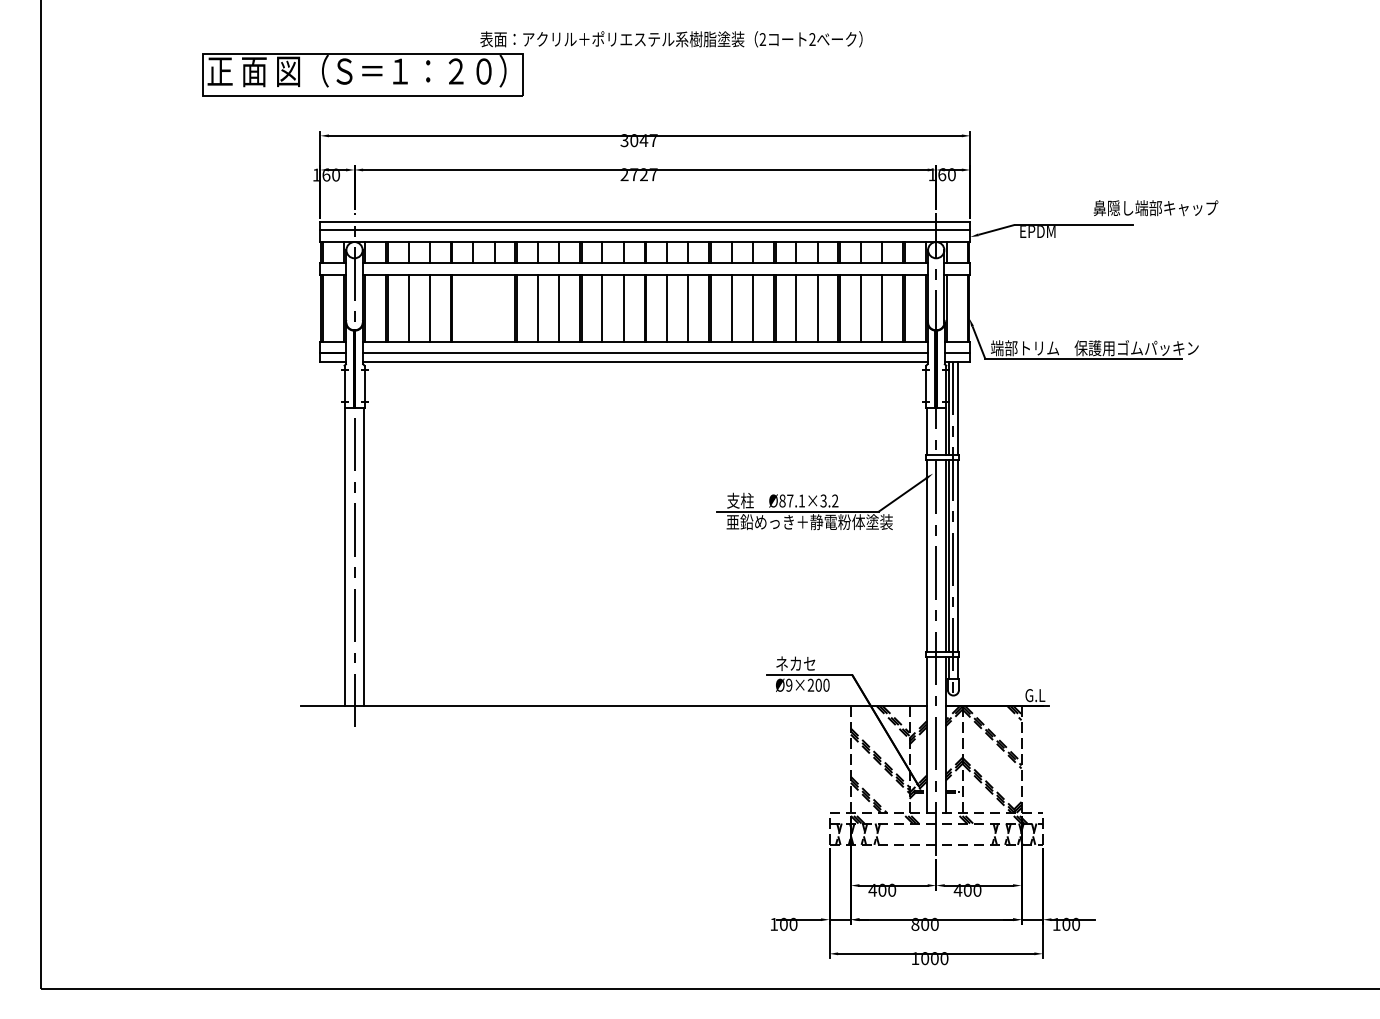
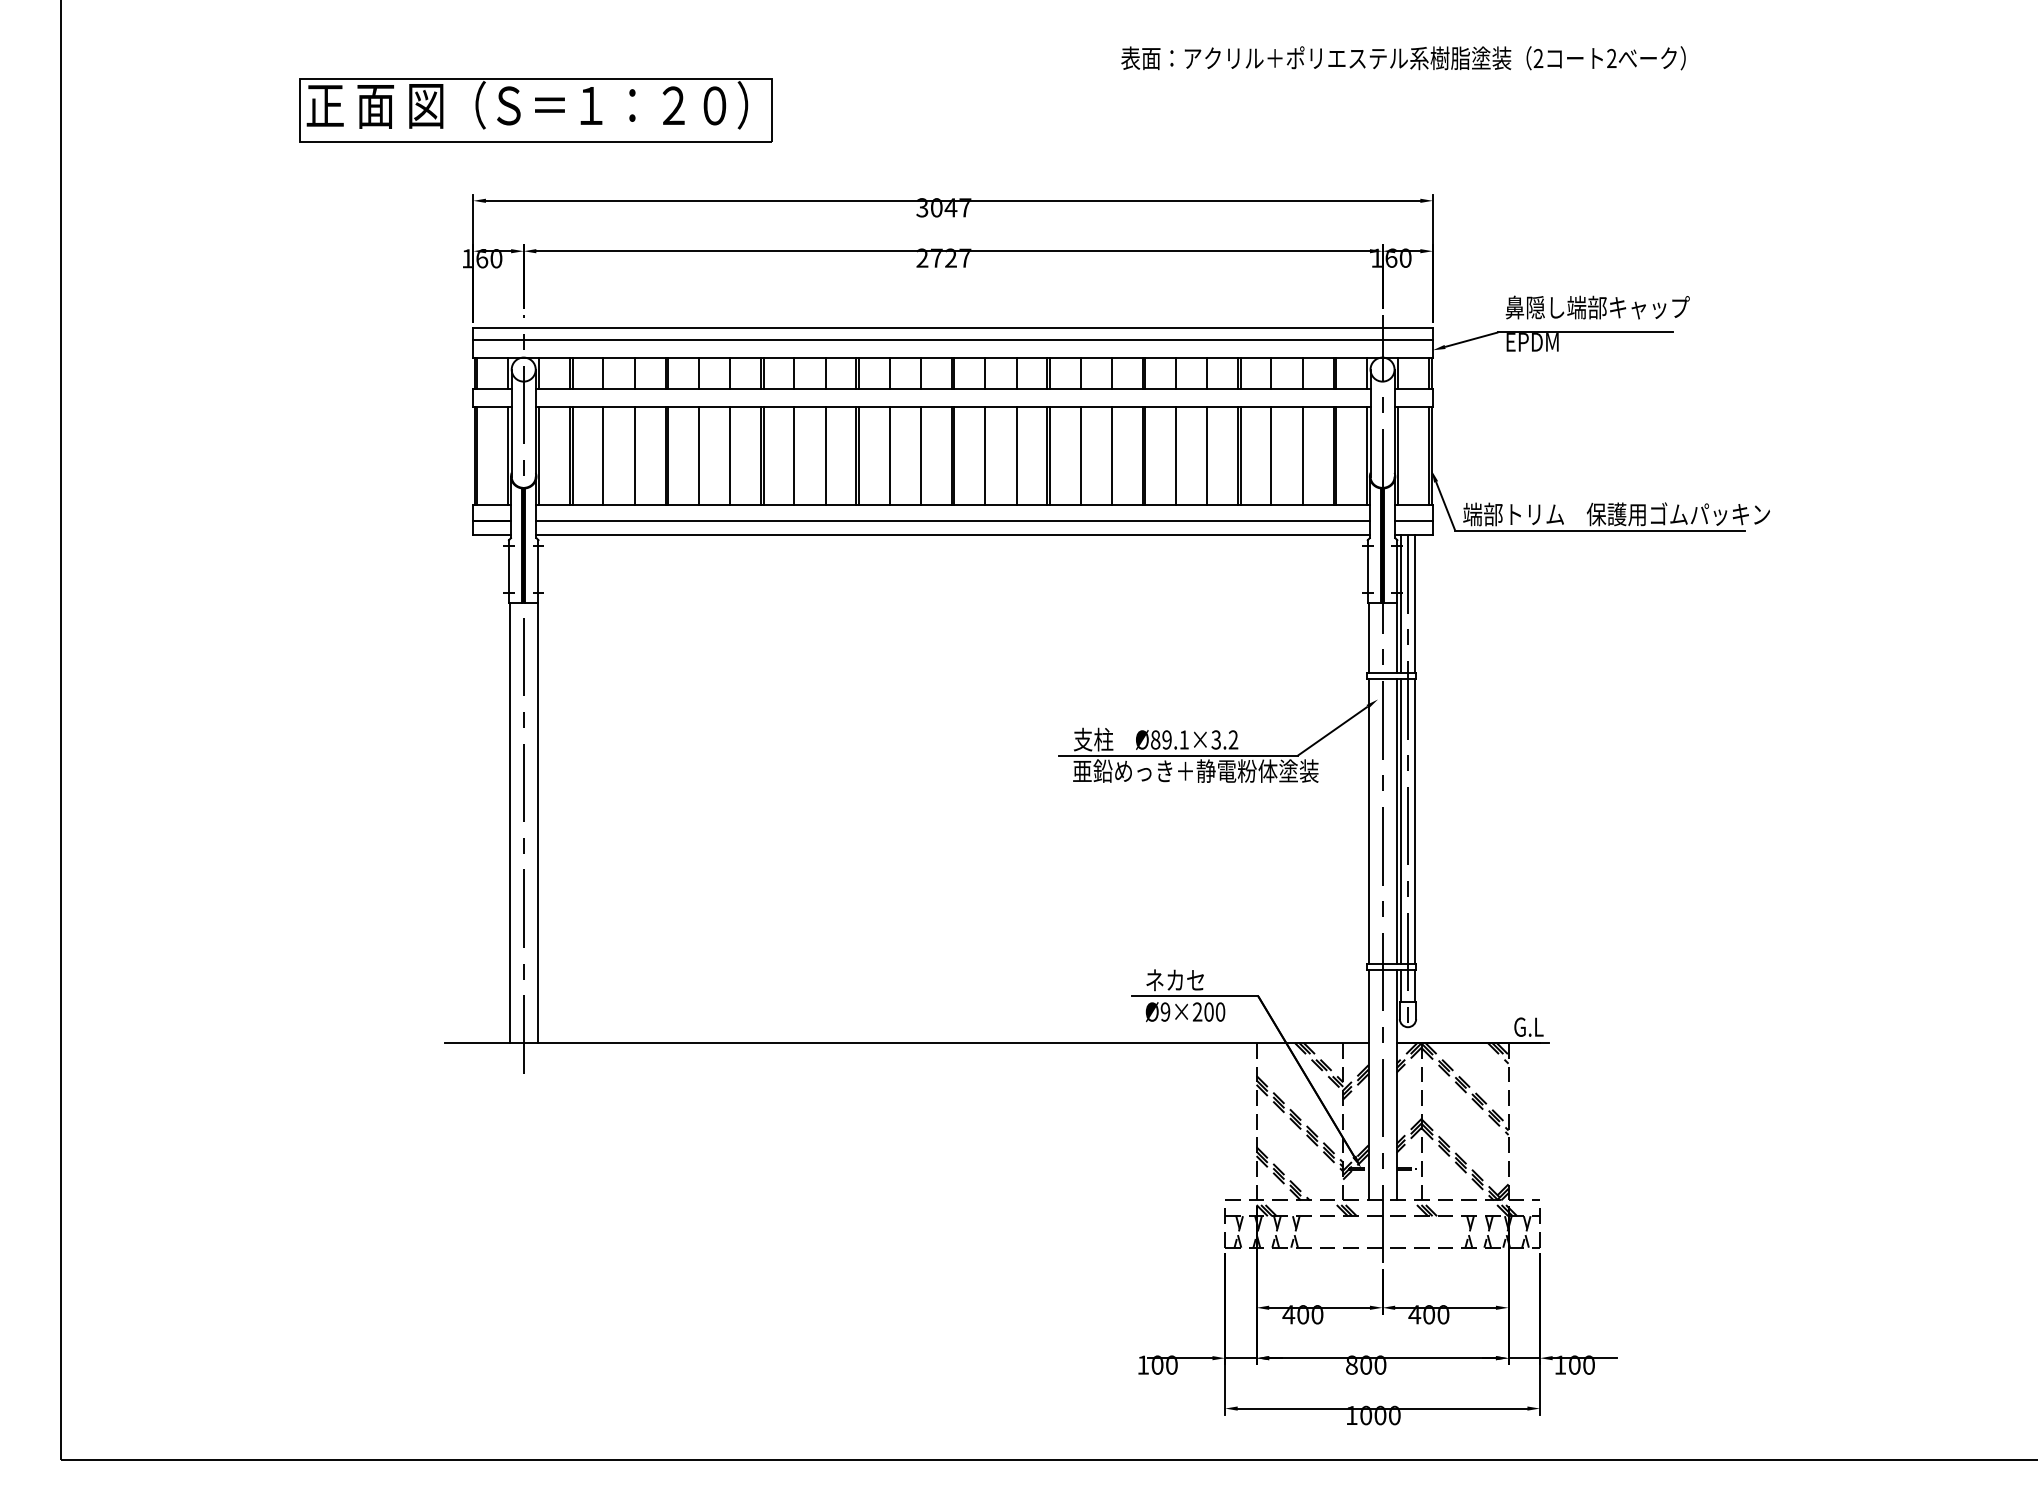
text: (671, 39) -> (1403, 58), moved
text: (1155, 208) -> (1597, 308), moved
line: (473, 308) -> (699, 455), added
line: (494, 308) -> (730, 455), added
text: (790, 500) -> (1167, 739), Ø87.1×3.2 -> Ø89.1×3.2

